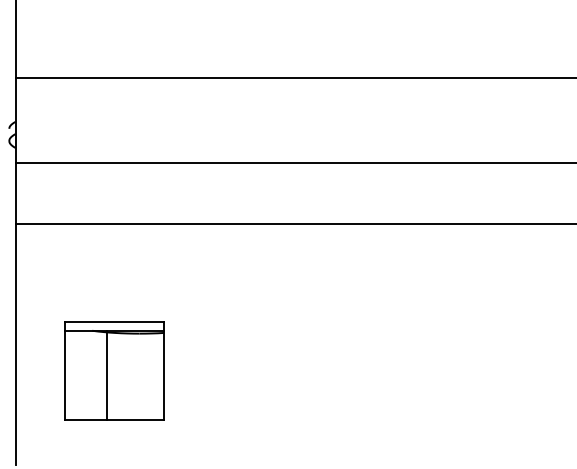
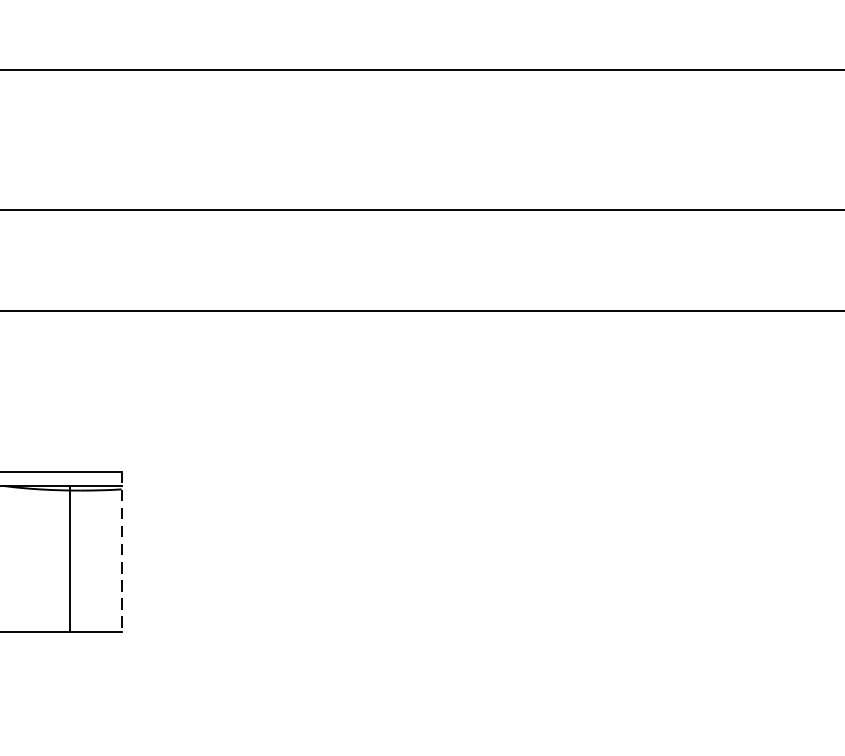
line: (164, 370) -> (121, 551), solid -> dashed
line: (106, 374) -> (69, 557), moved

